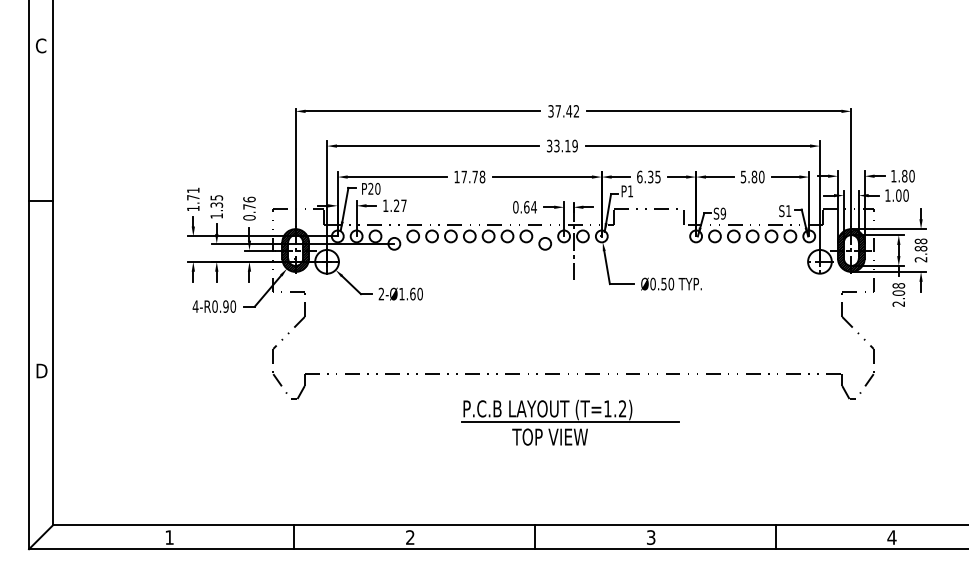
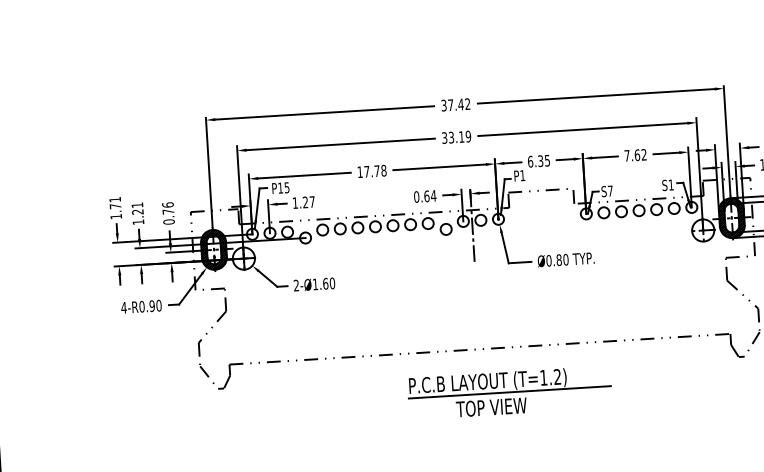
text: (752, 176) -> (635, 154), 5.80 -> 7.62
text: (374, 188) -> (283, 187), P20 -> P15
text: (216, 201) -> (137, 208), 1.35 -> 1.21
text: (723, 213) -> (610, 190), S9 -> S7
text: (663, 283) -> (558, 259), Ø0.50 -> Ø0.80
part: (570, 422) -> (509, 392), moved

